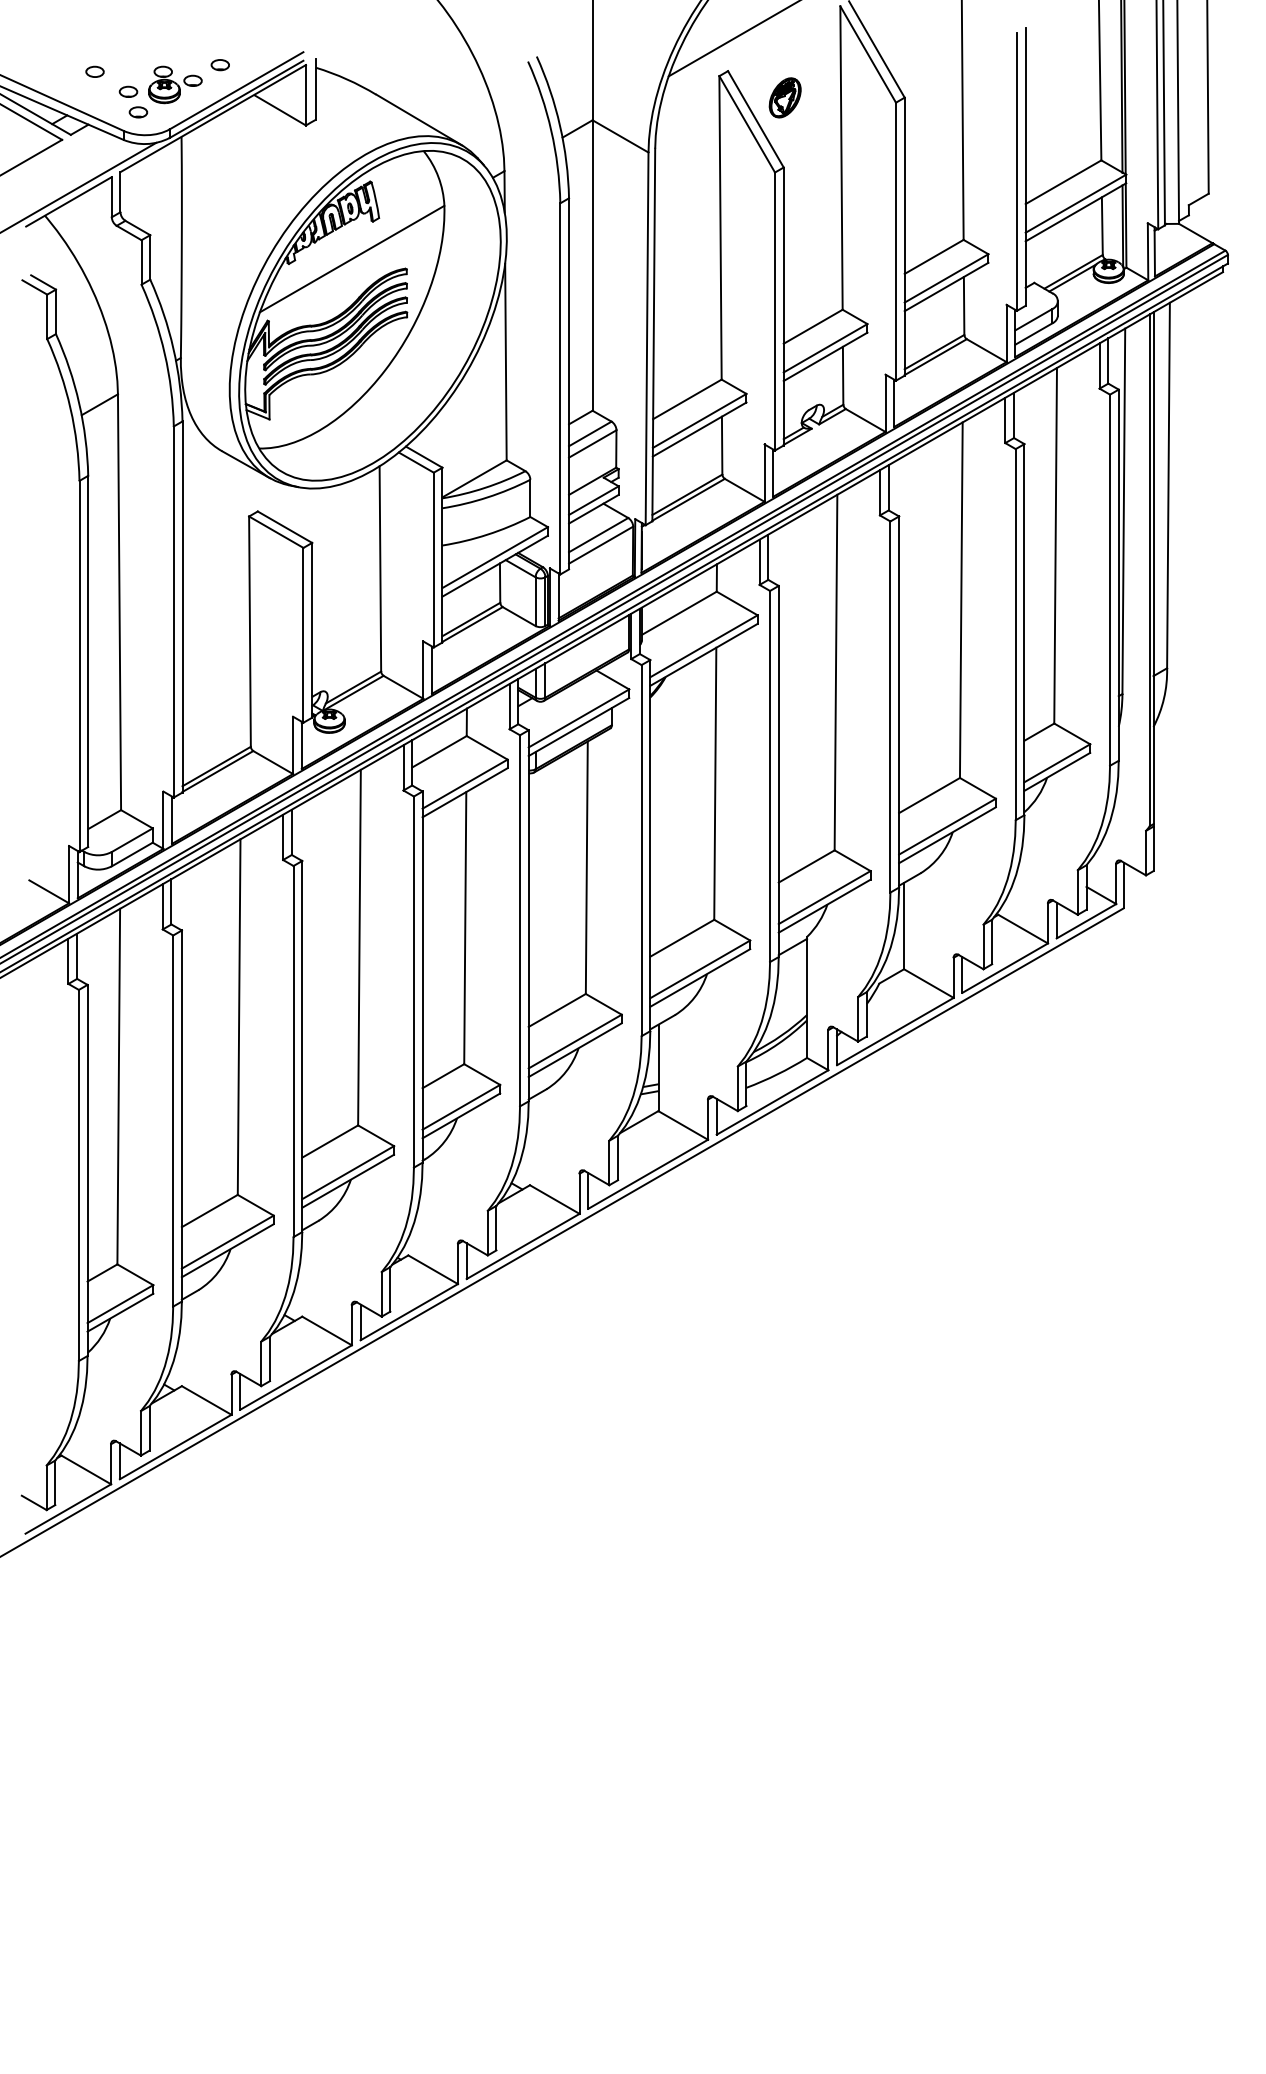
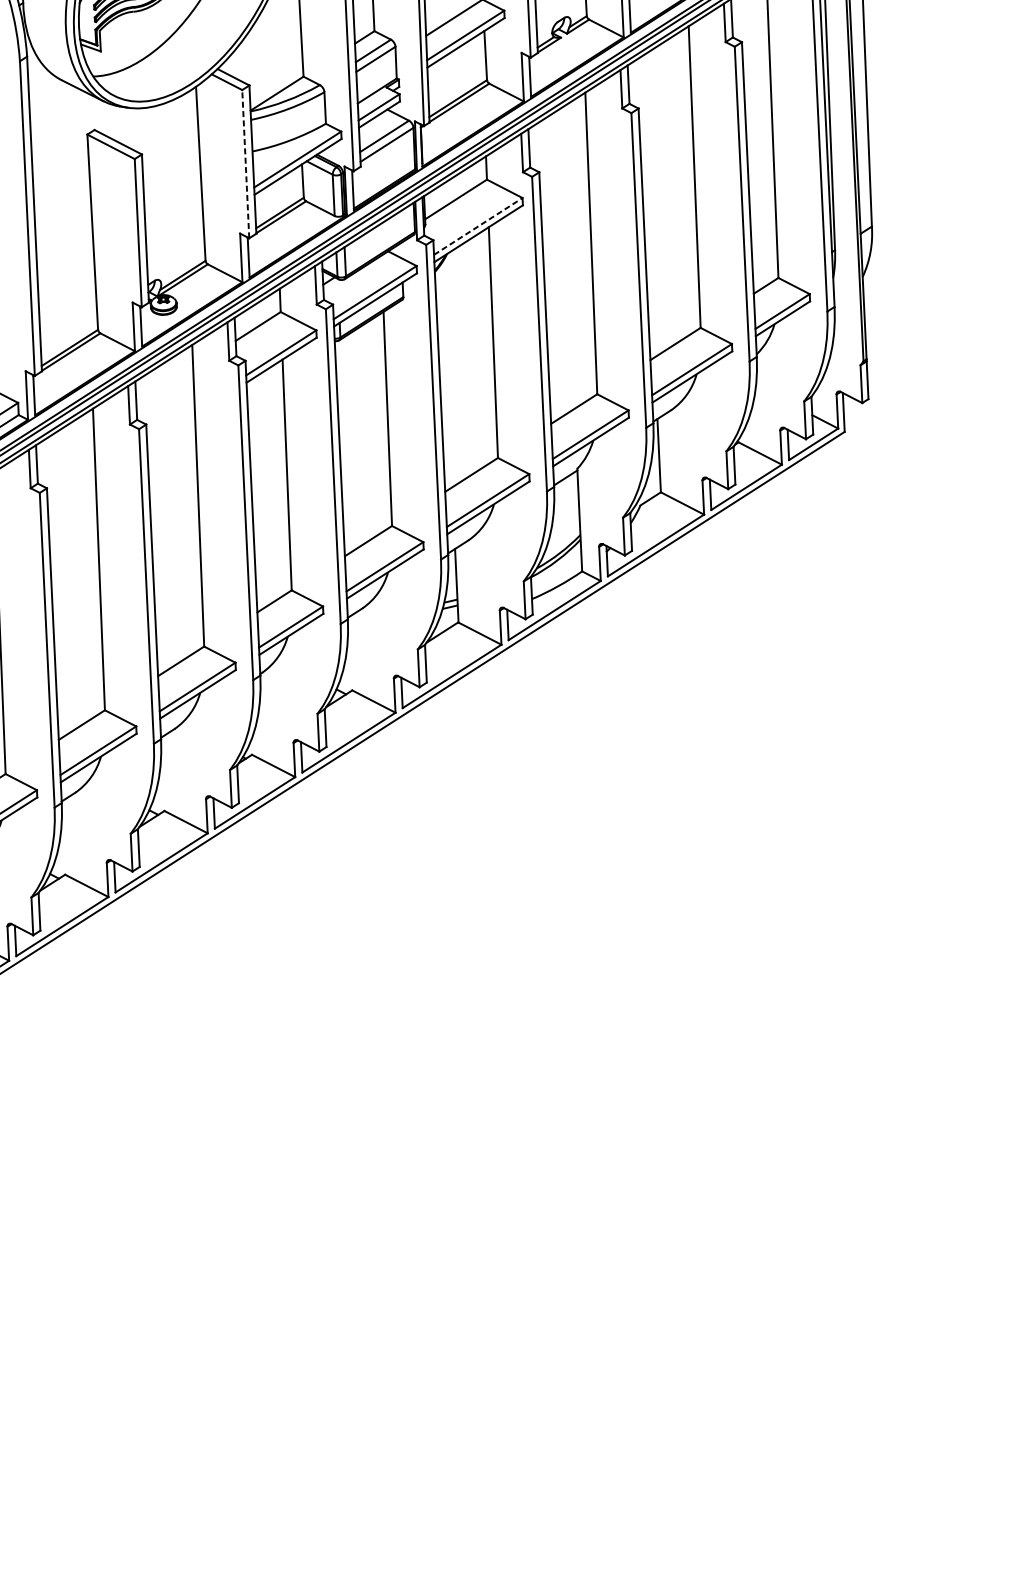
line: (433, 559) -> (245, 163), solid -> dashed
line: (703, 646) -> (477, 226), solid -> dashed

